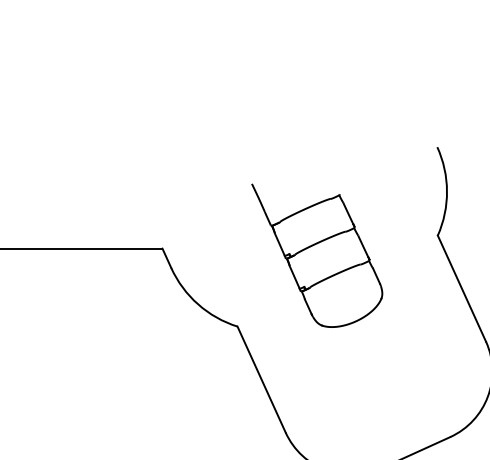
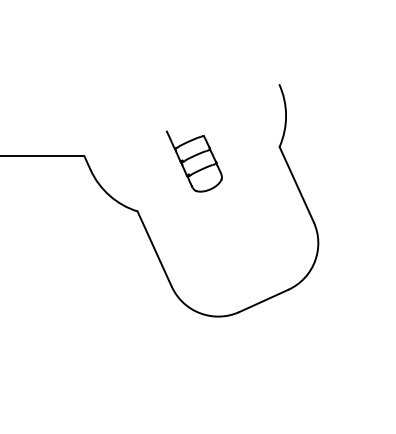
part: (317, 256) -> (194, 161), size x0.6

